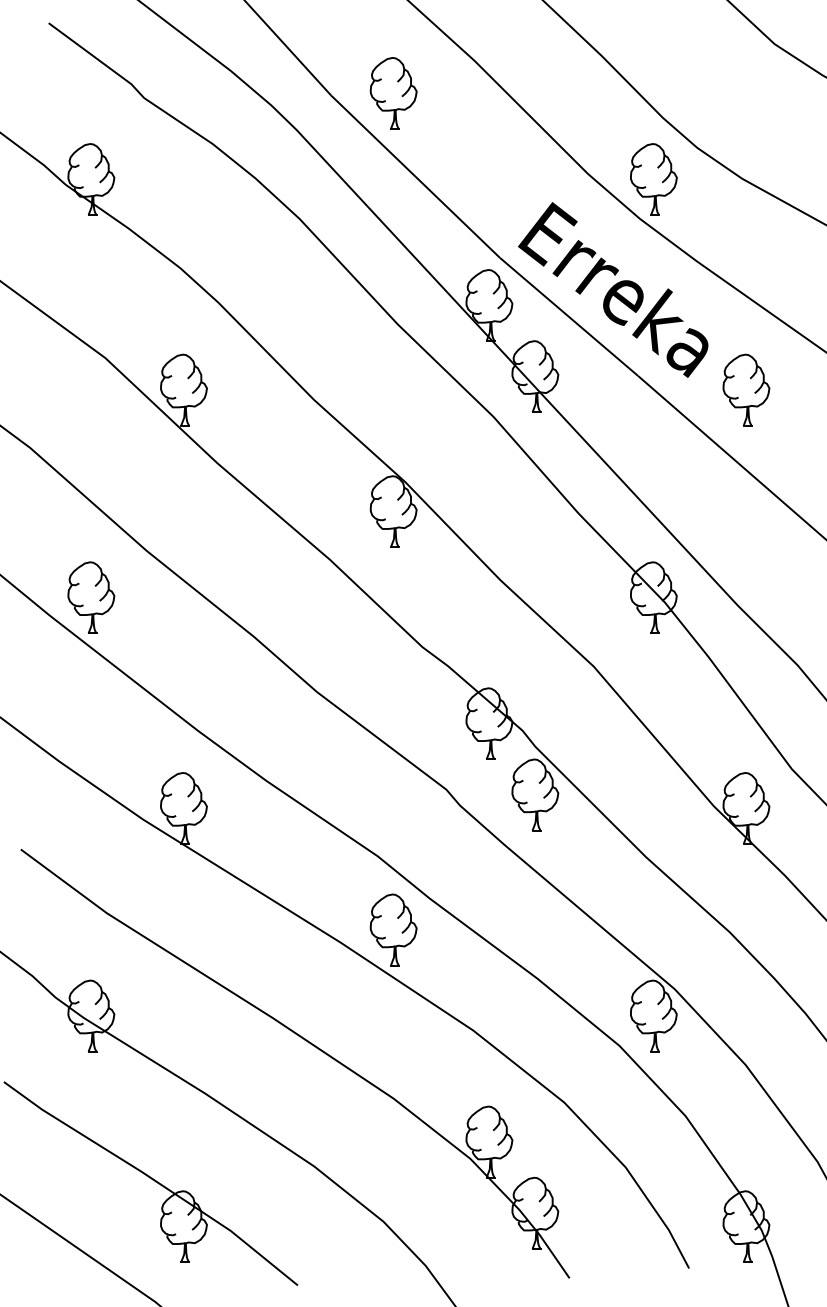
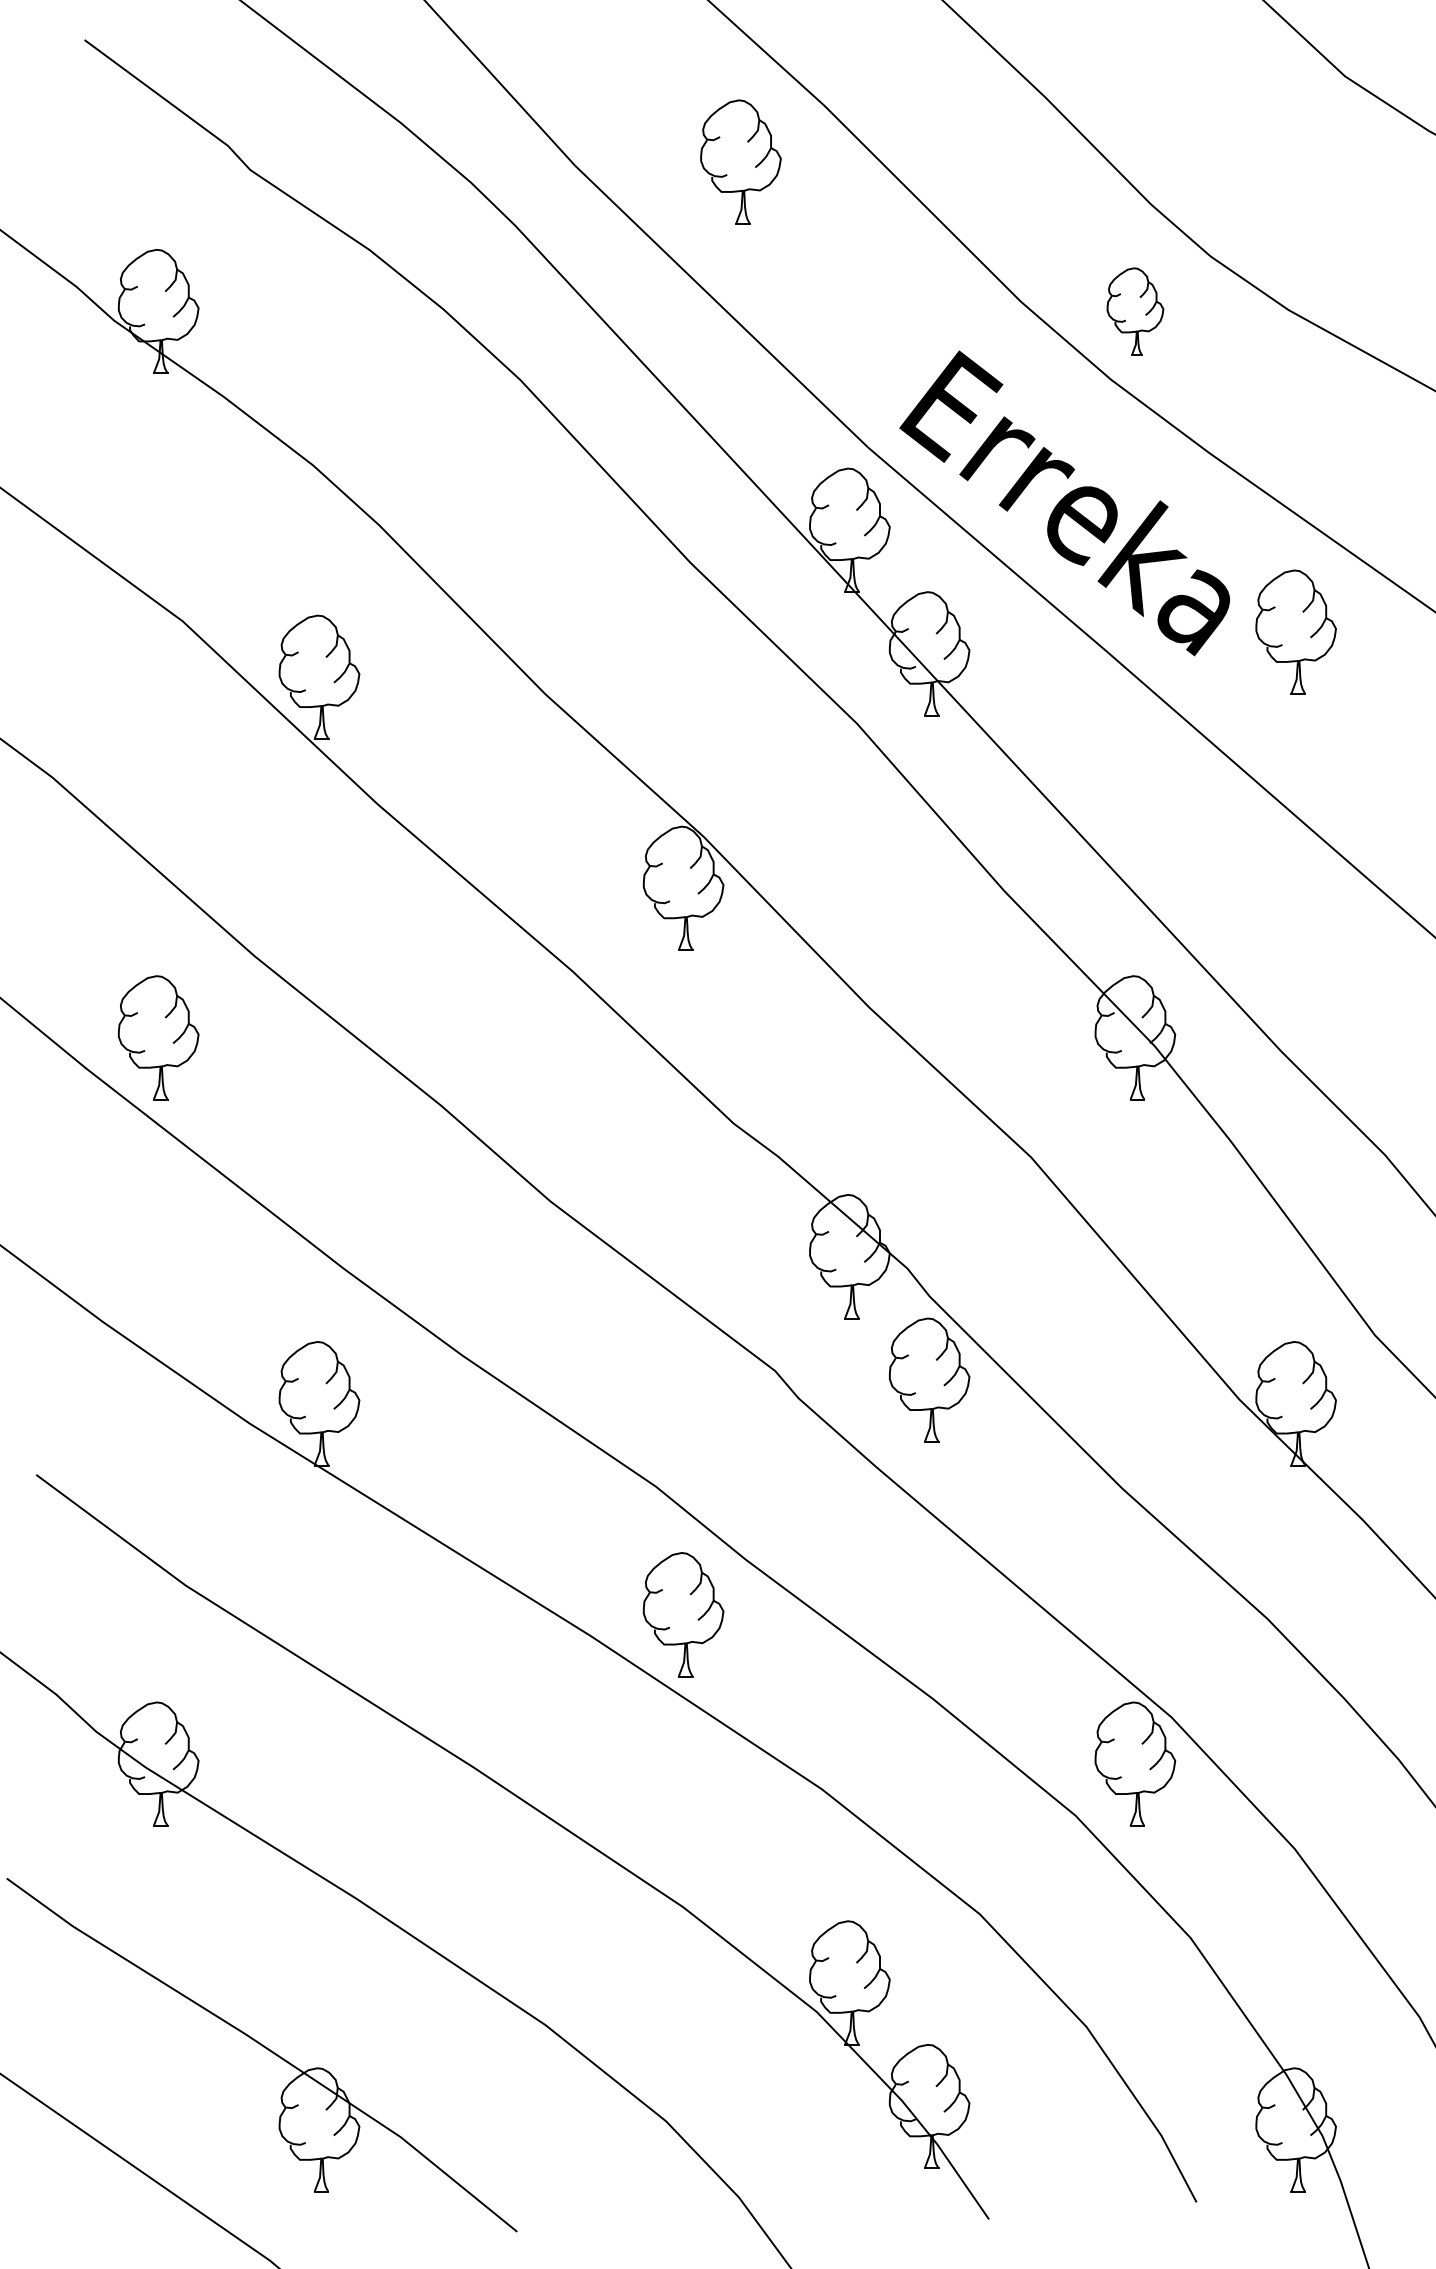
part: (393, 93) -> (740, 162), moved
part: (653, 179) -> (1134, 311), size x0.7
part: (746, 389) -> (1296, 630), moved

